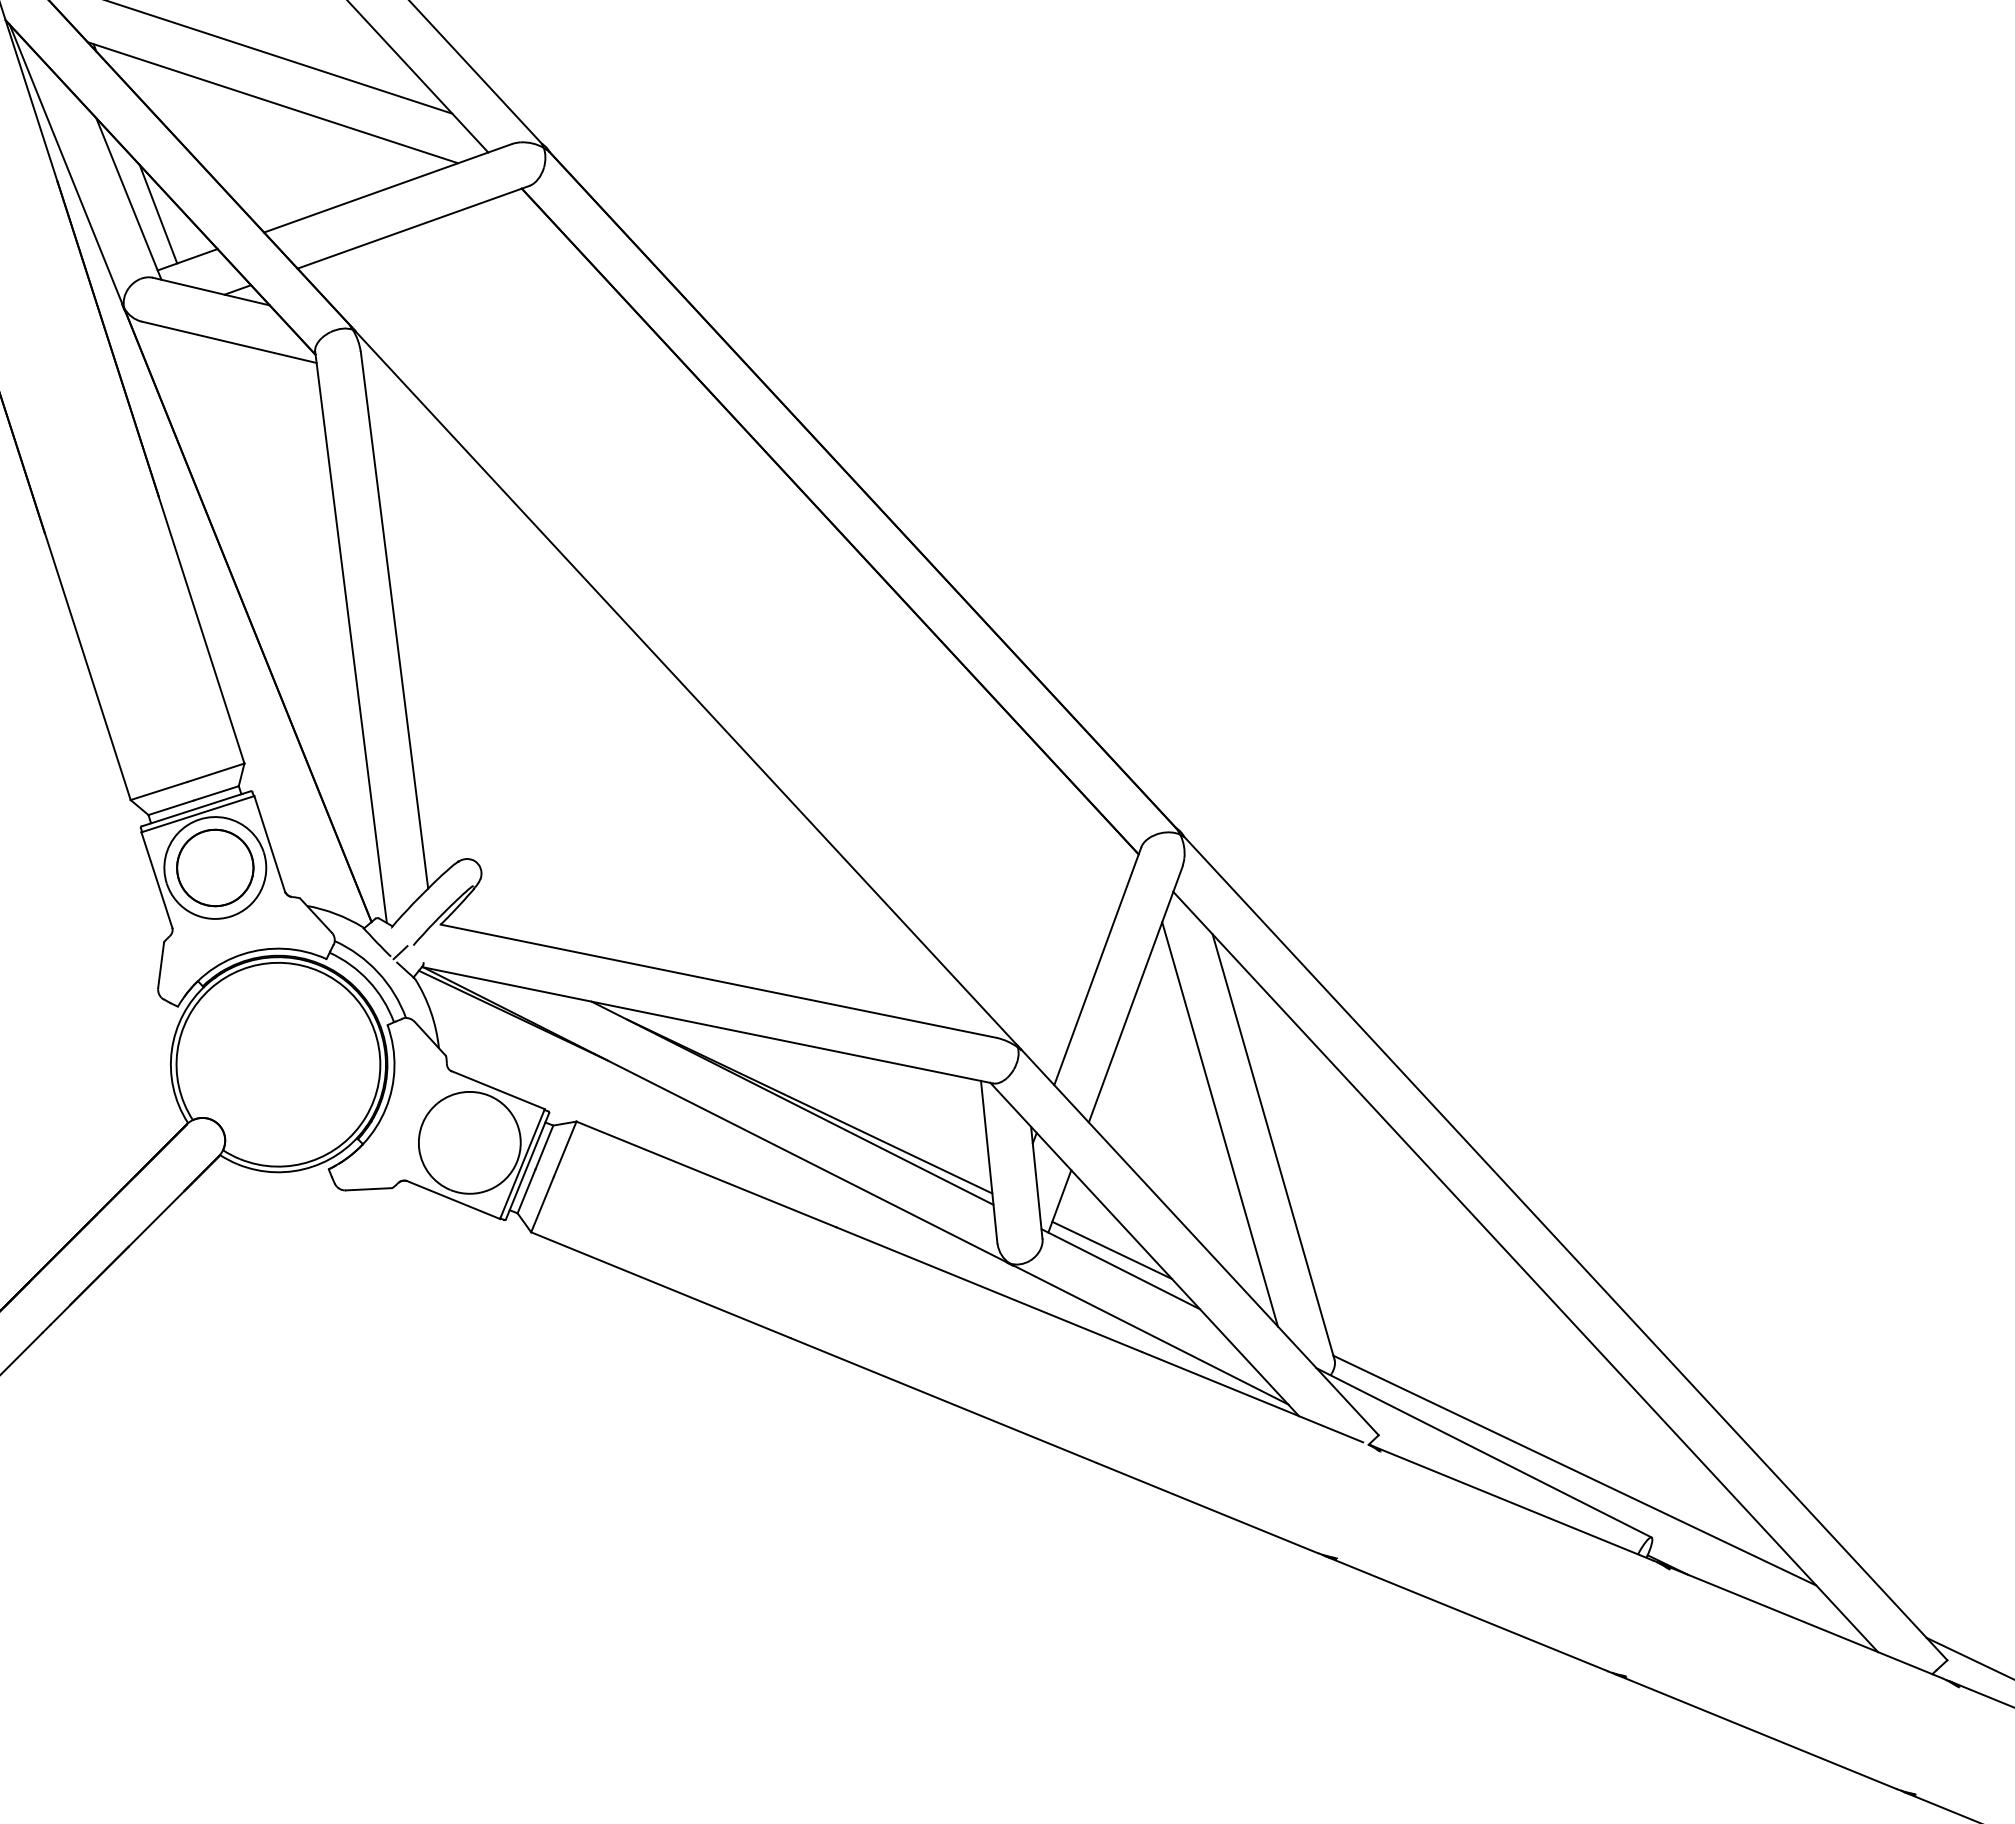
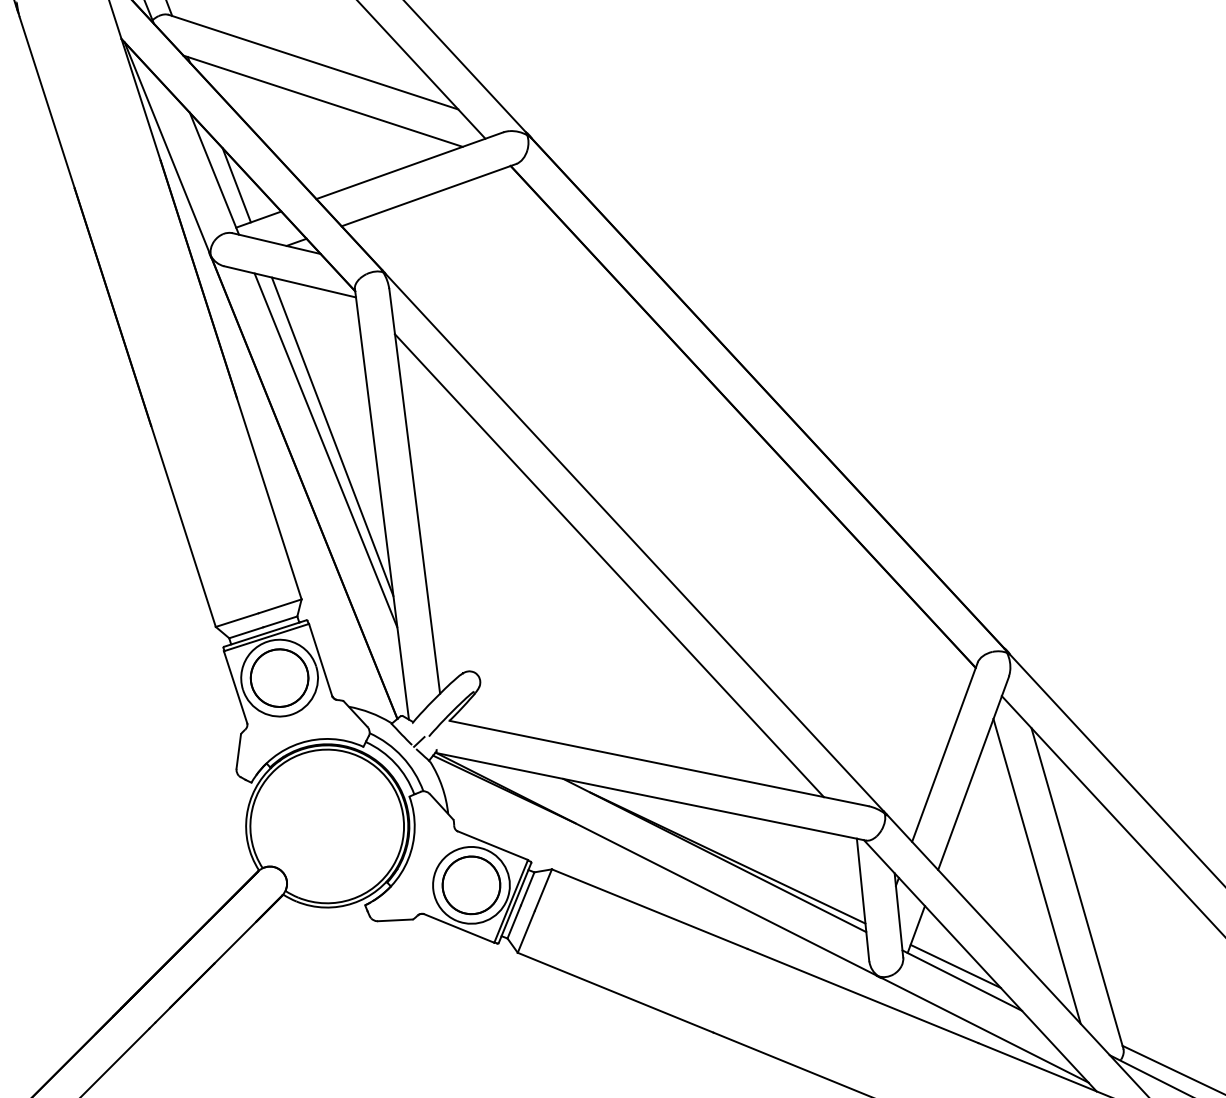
line: (285, 547) -> (332, 436), added
line: (276, 565) -> (325, 450), added
line: (652, 718) -> (609, 565), added
part: (469, 1142) -> (471, 885), added

